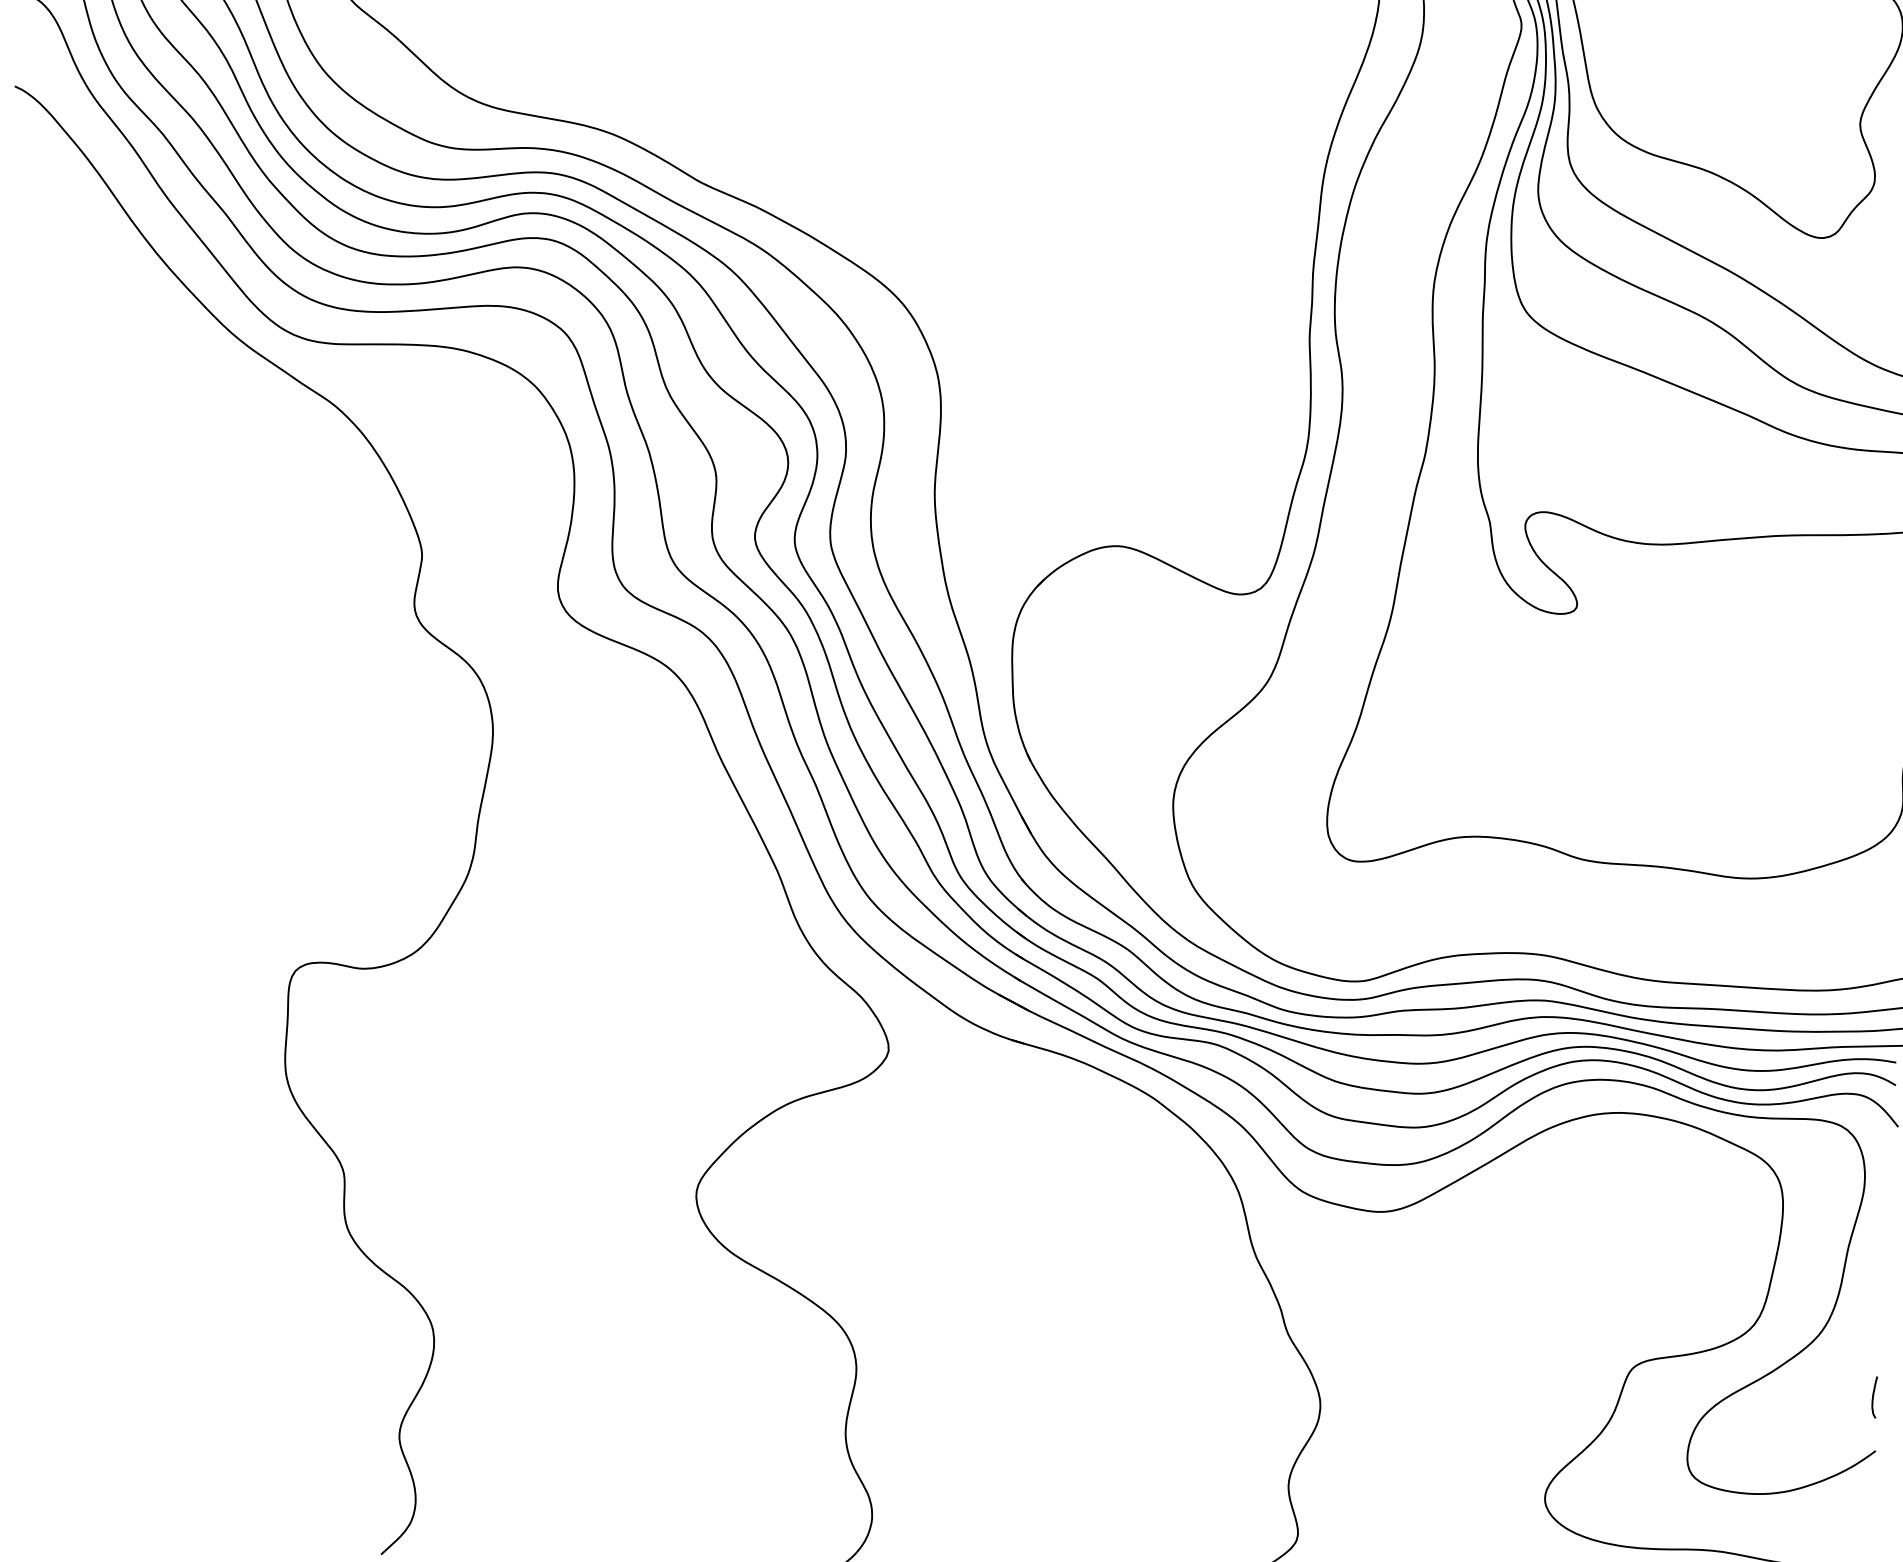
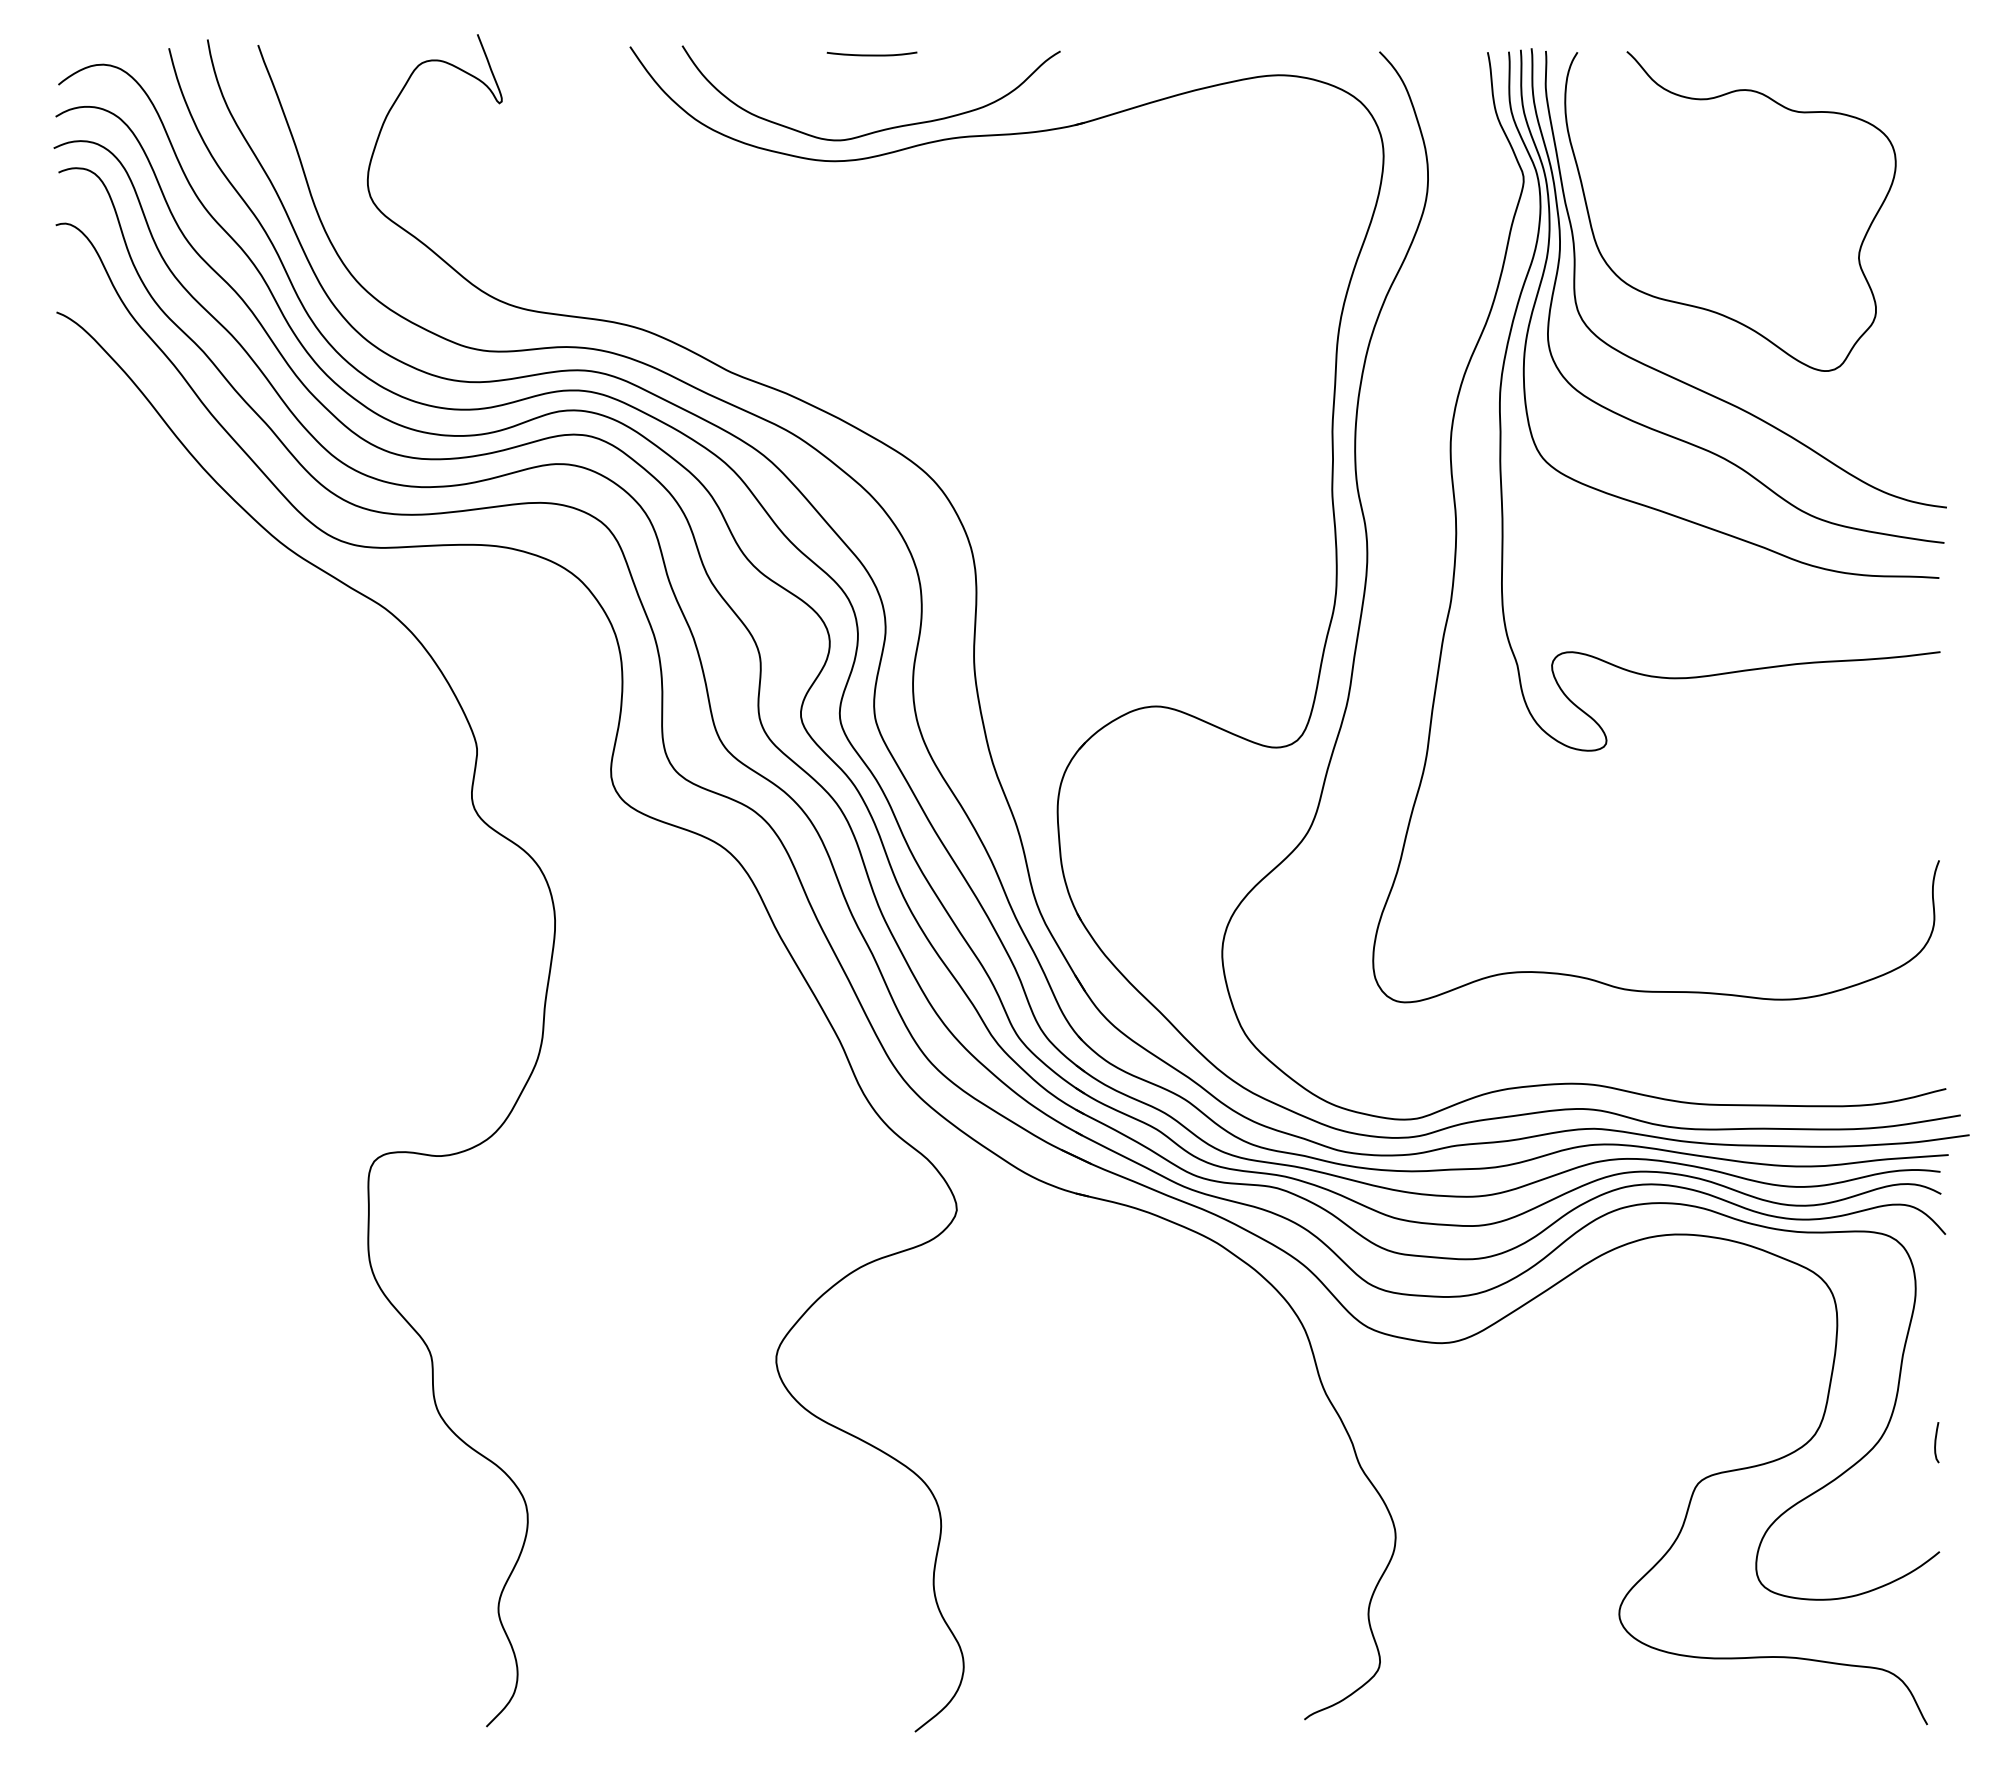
curve: (1874, 1397) -> (1936, 1442), moved

